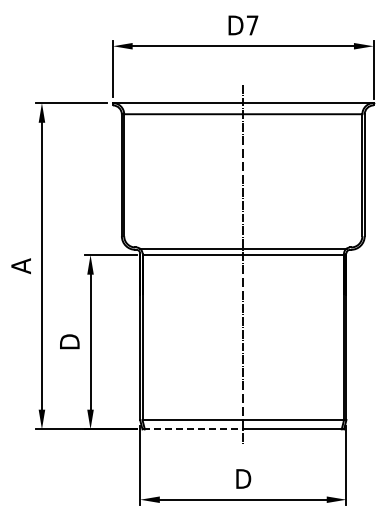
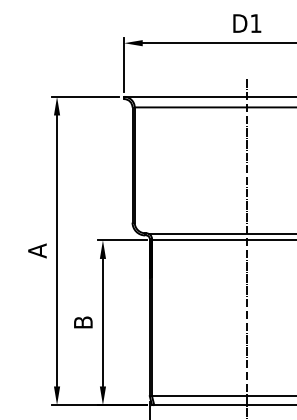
text: (252, 25) -> (255, 23), D7 -> D1
text: (69, 341) -> (83, 322), D -> B
line: (193, 429) -> (200, 405), dashed -> solid

